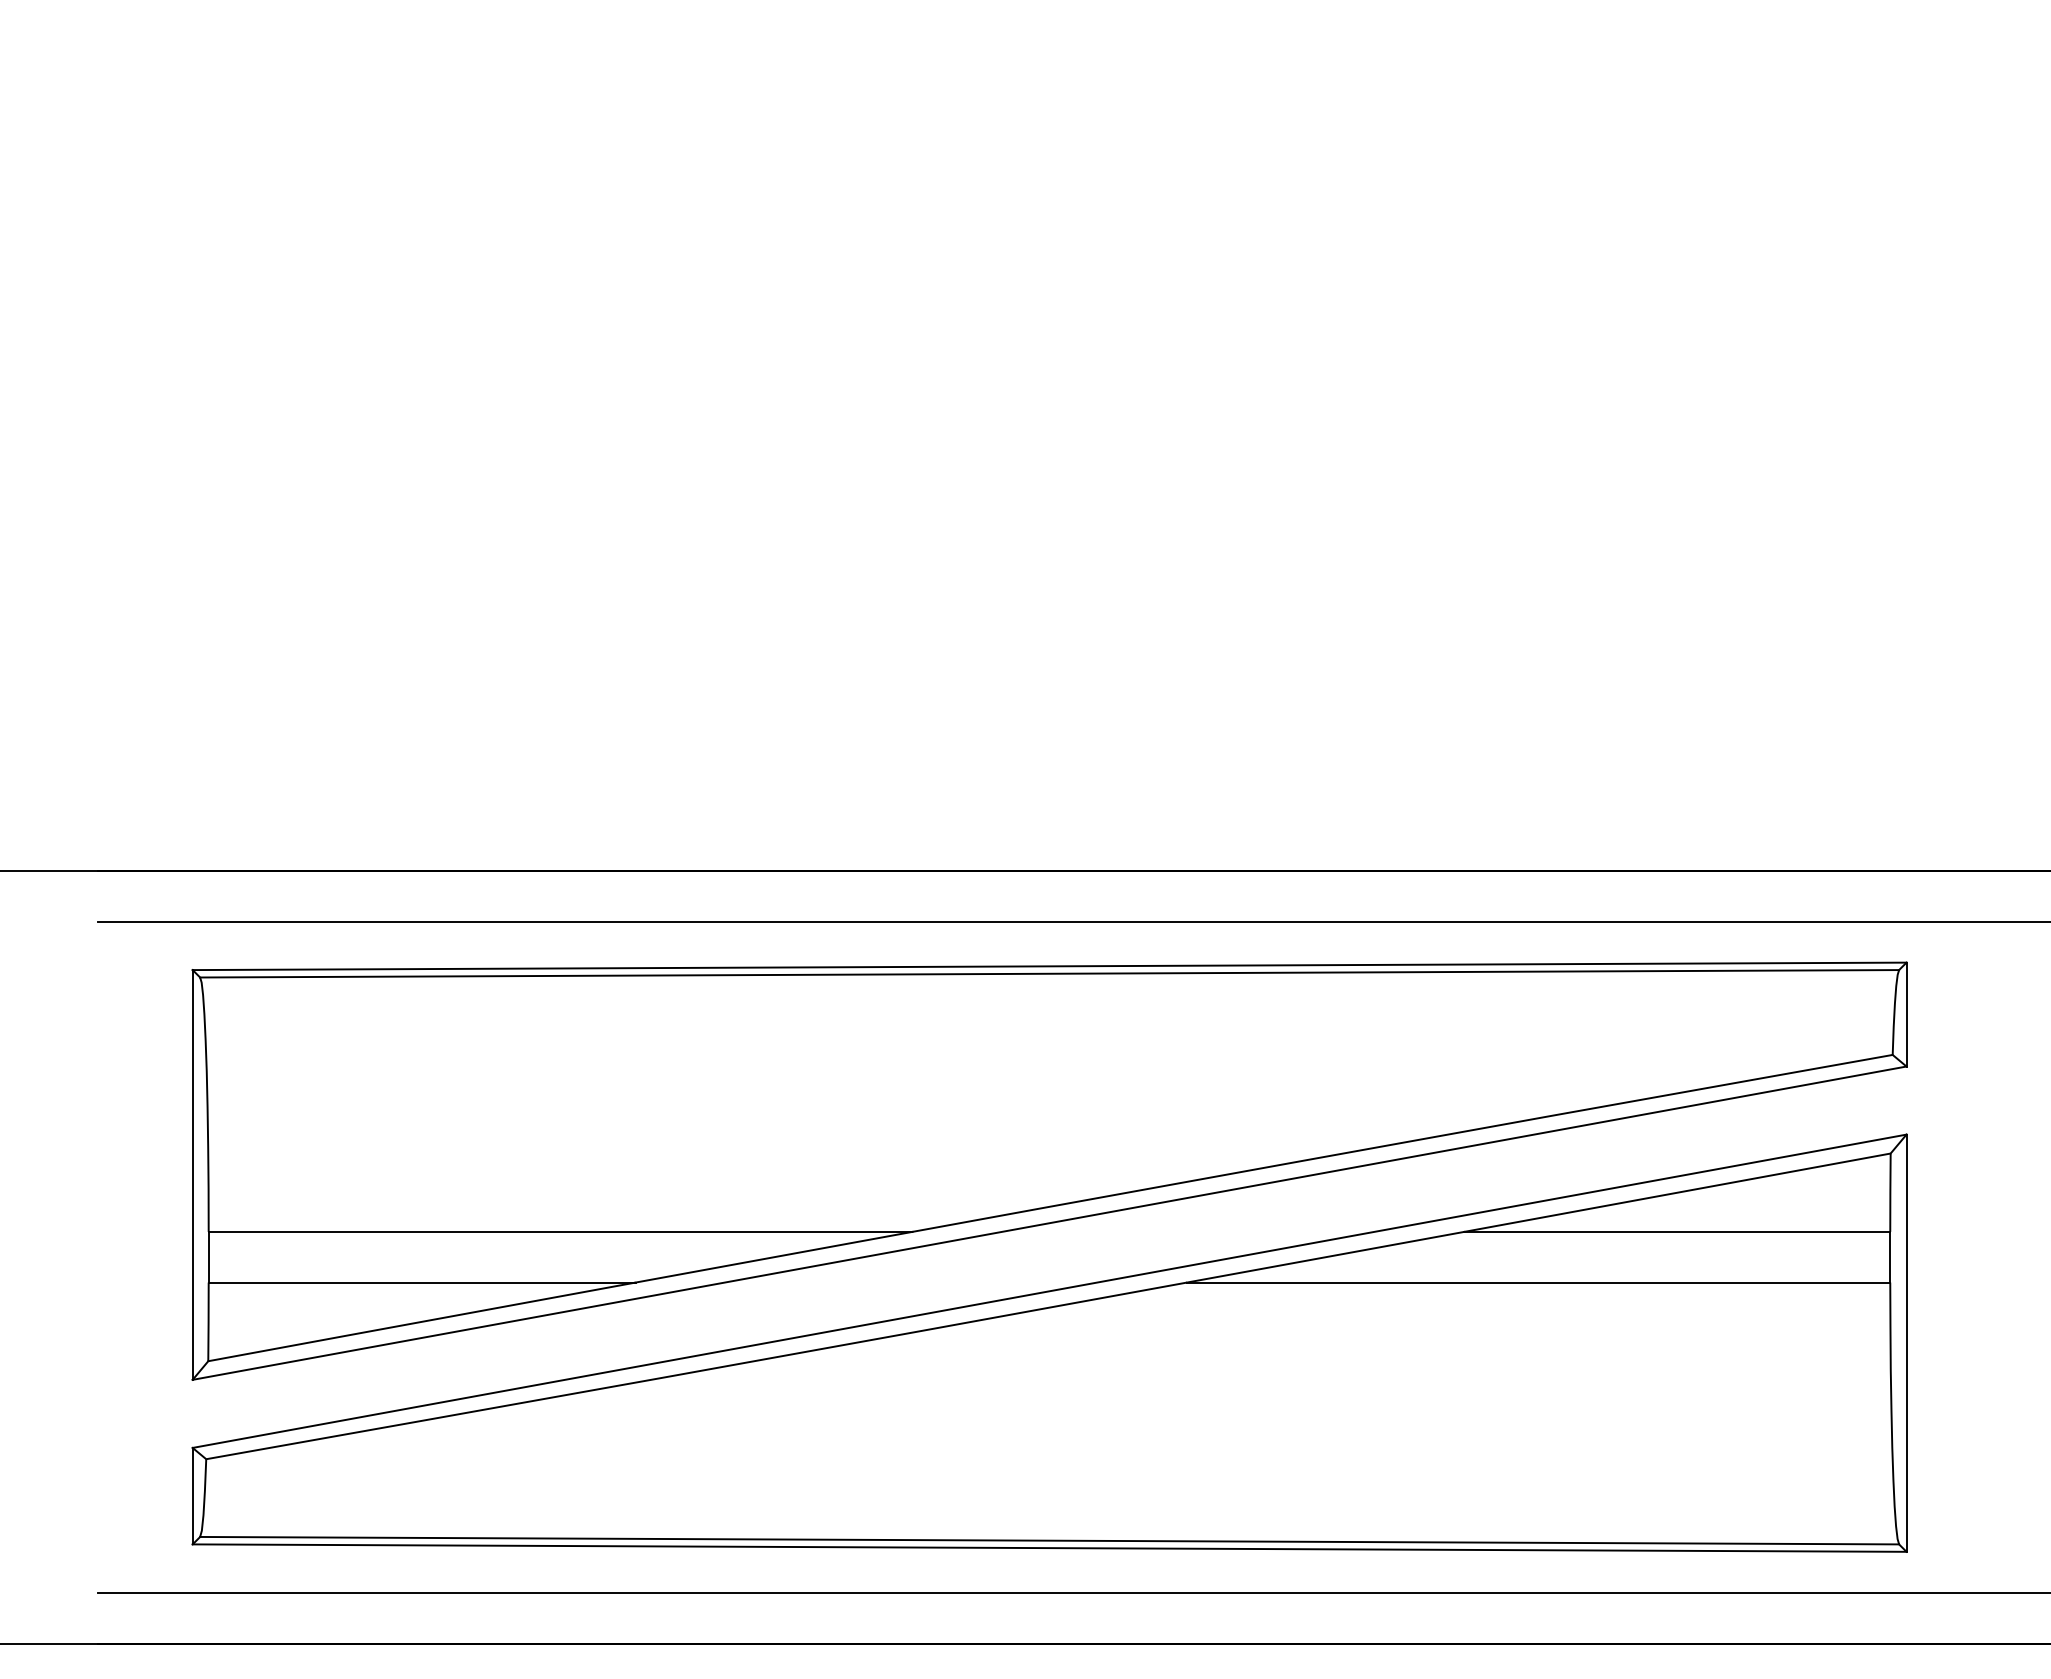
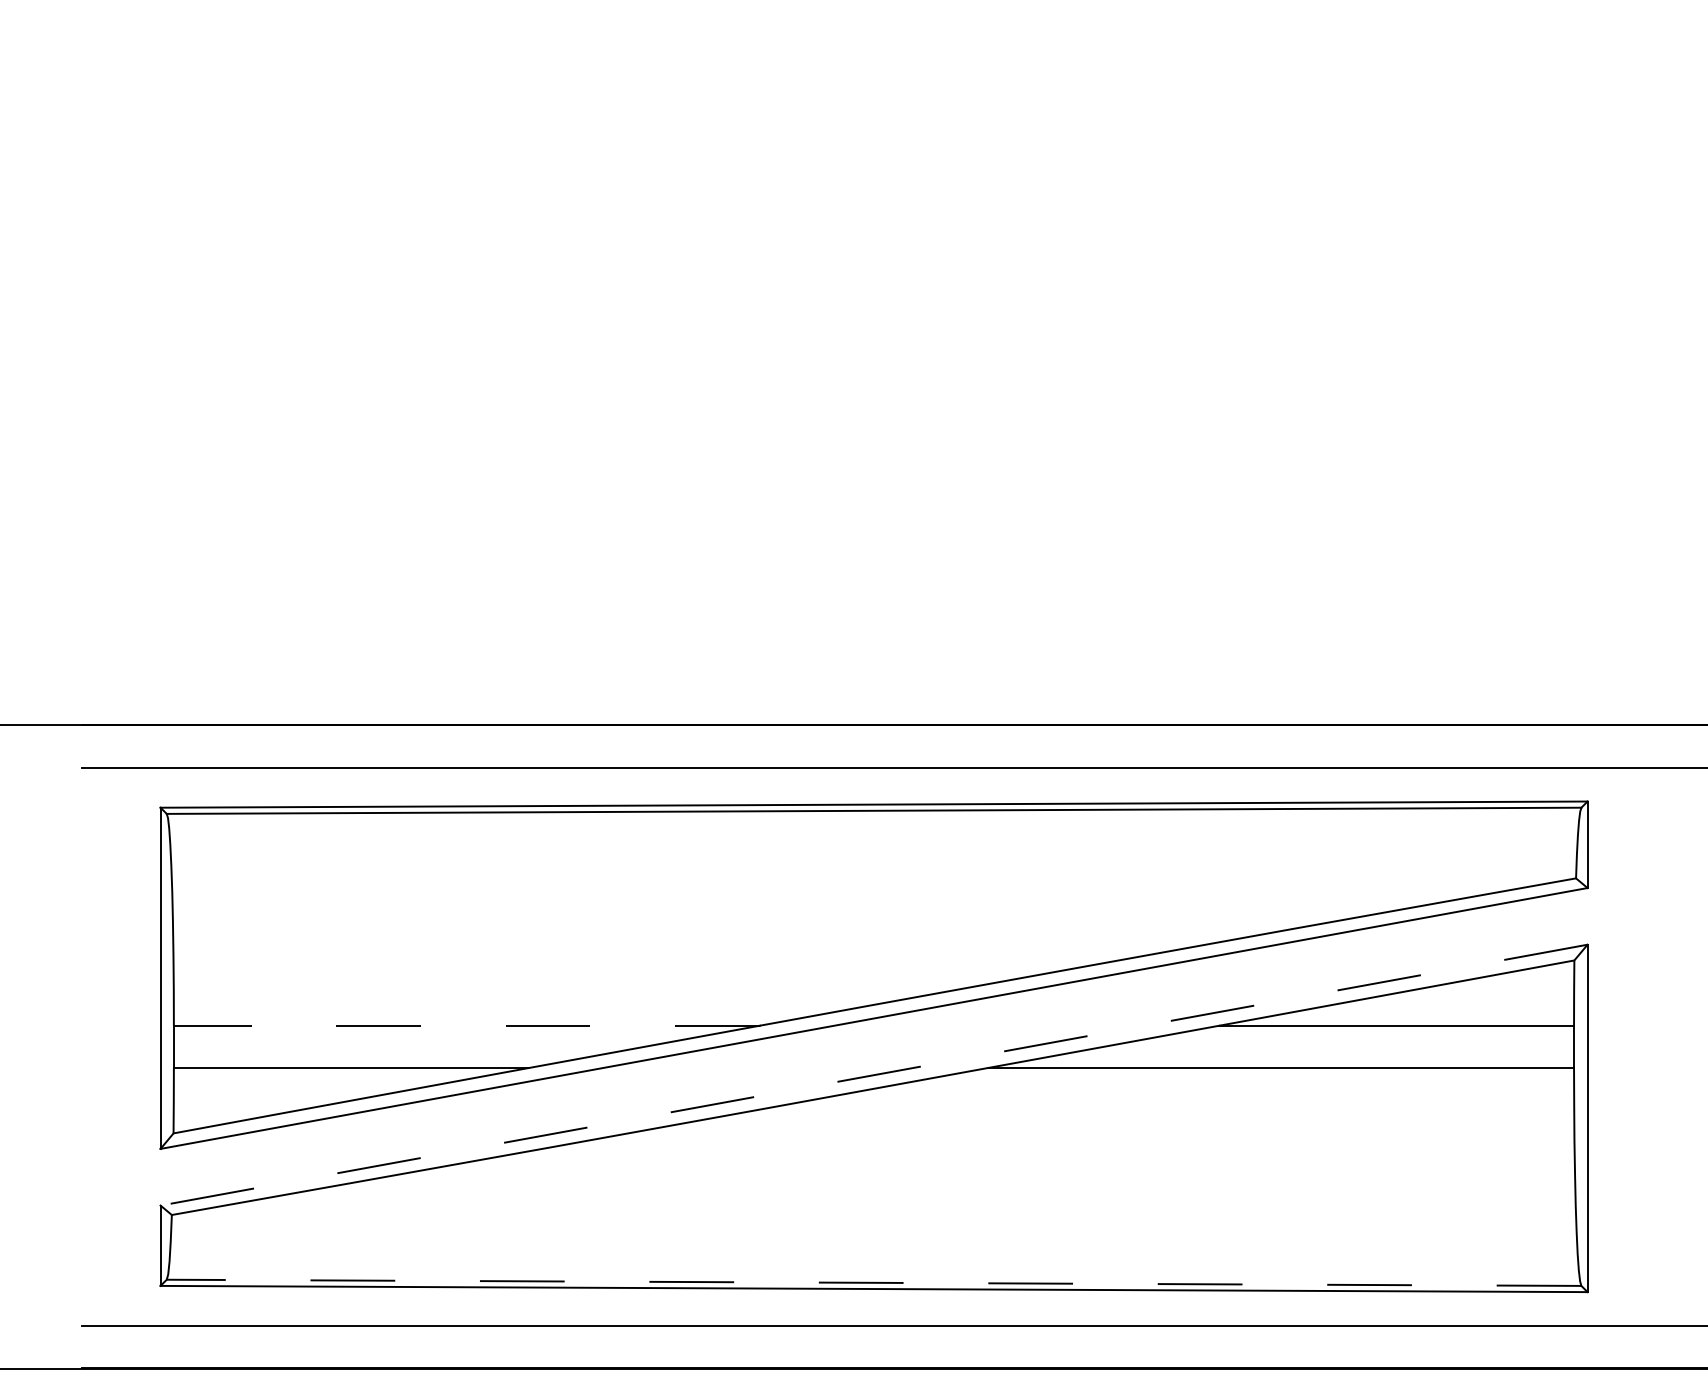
line: (560, 1231) -> (466, 1025), solid -> dashed
line: (1048, 1291) -> (873, 1075), solid -> dashed
line: (1048, 1540) -> (873, 1282), solid -> dashed

